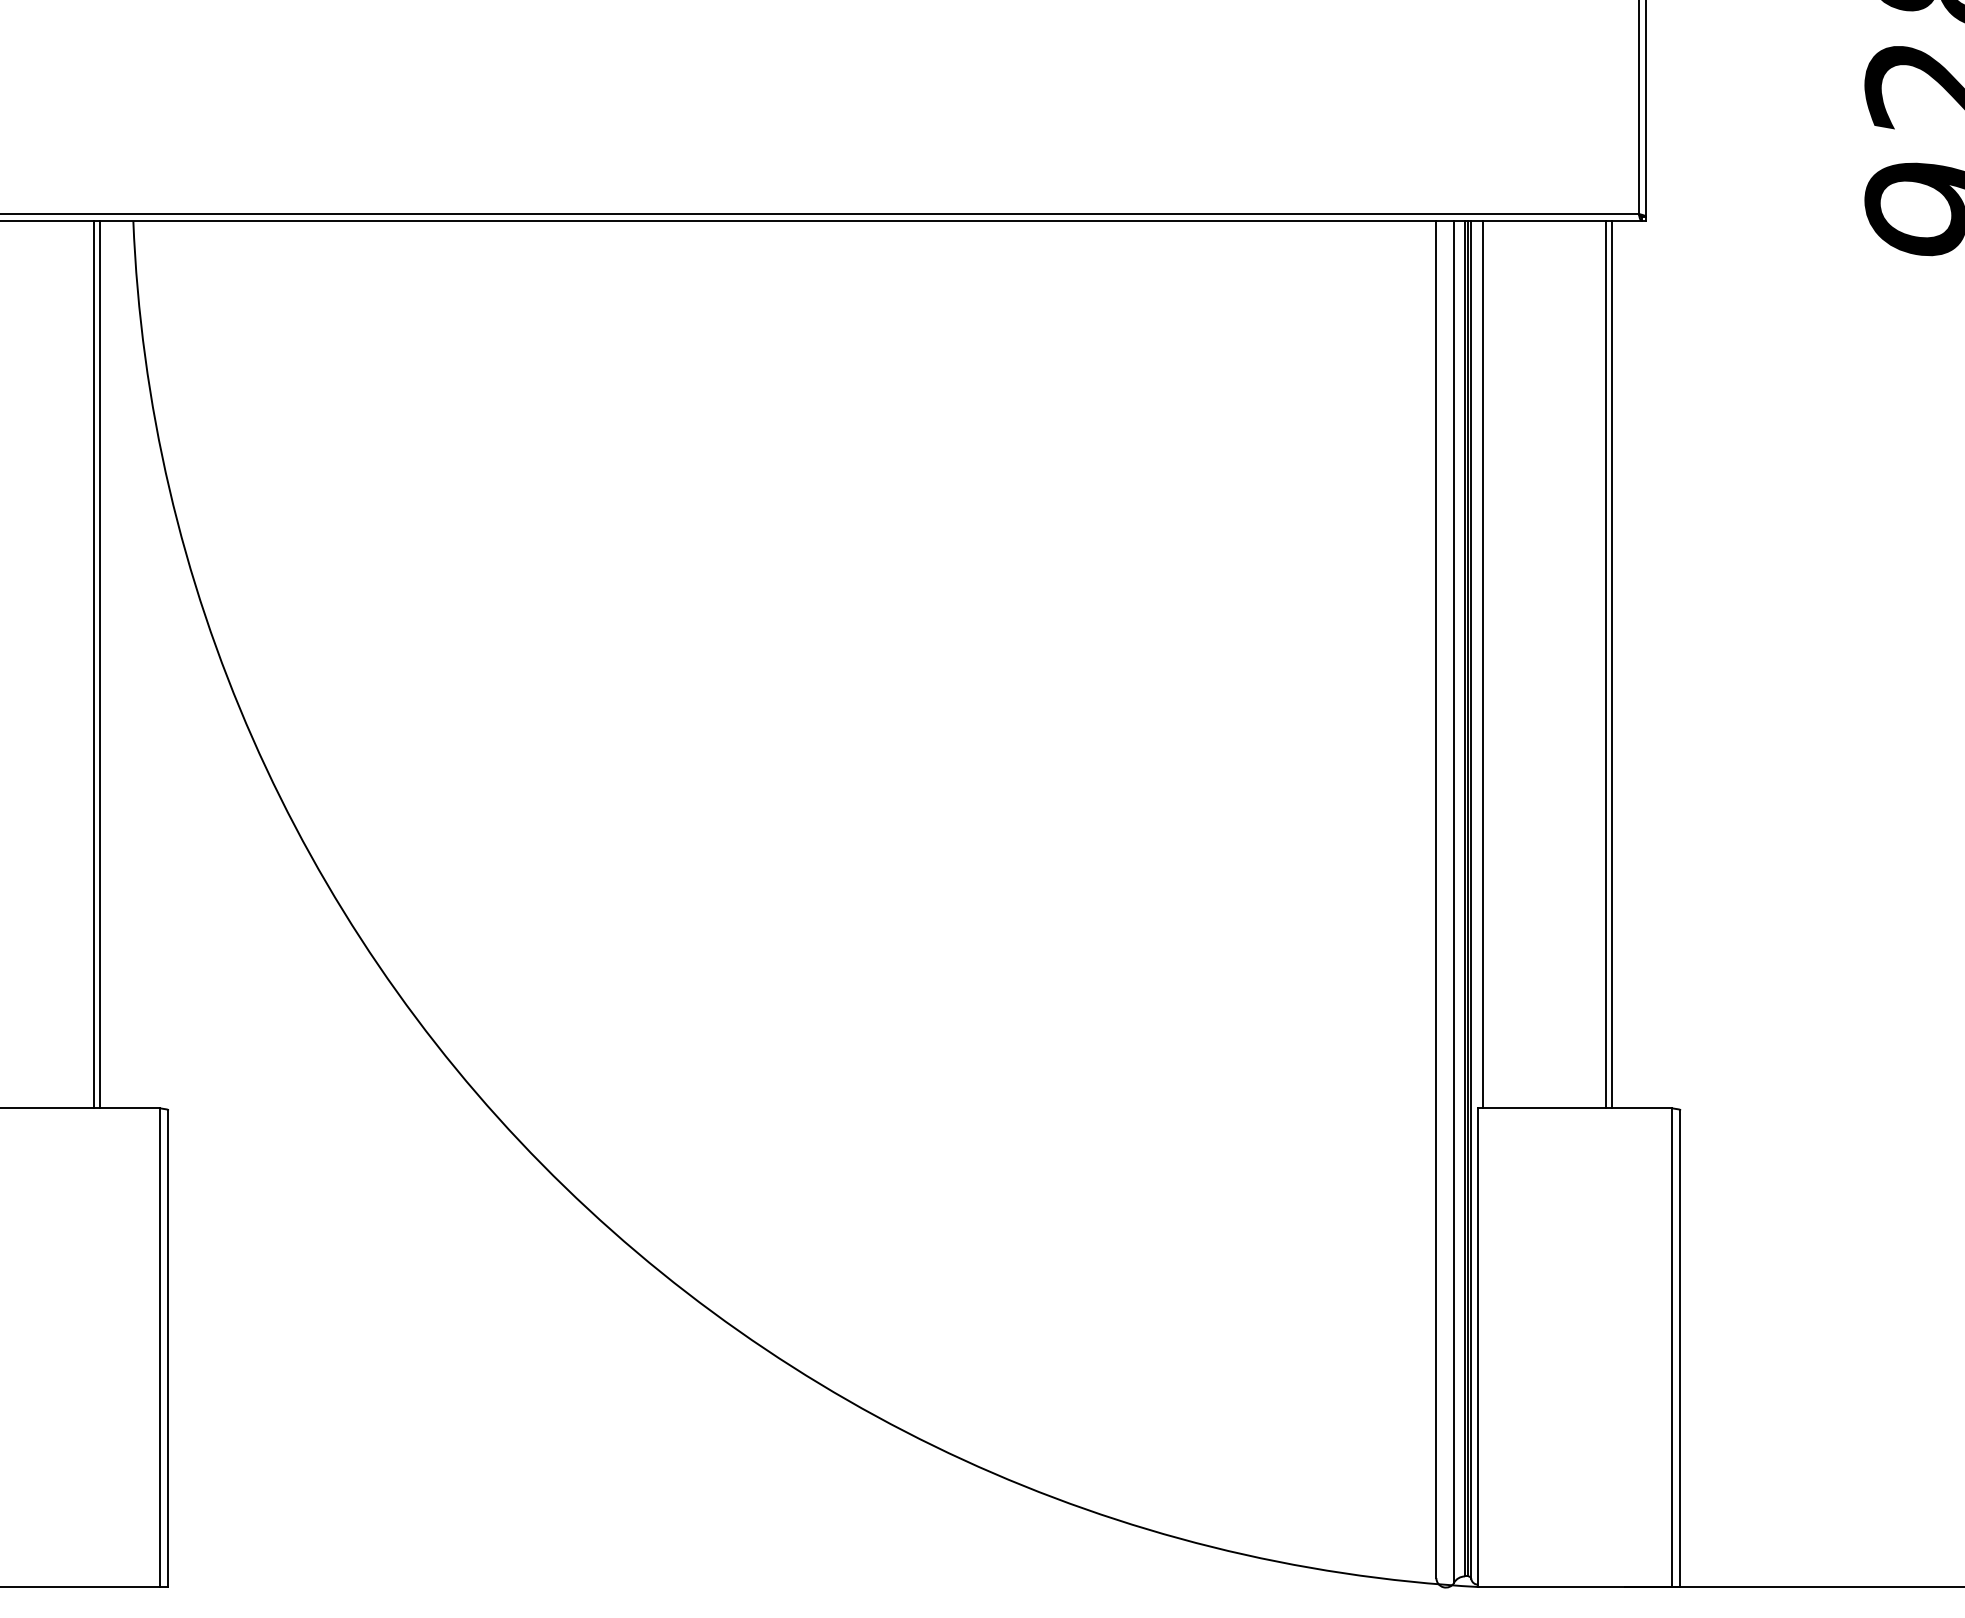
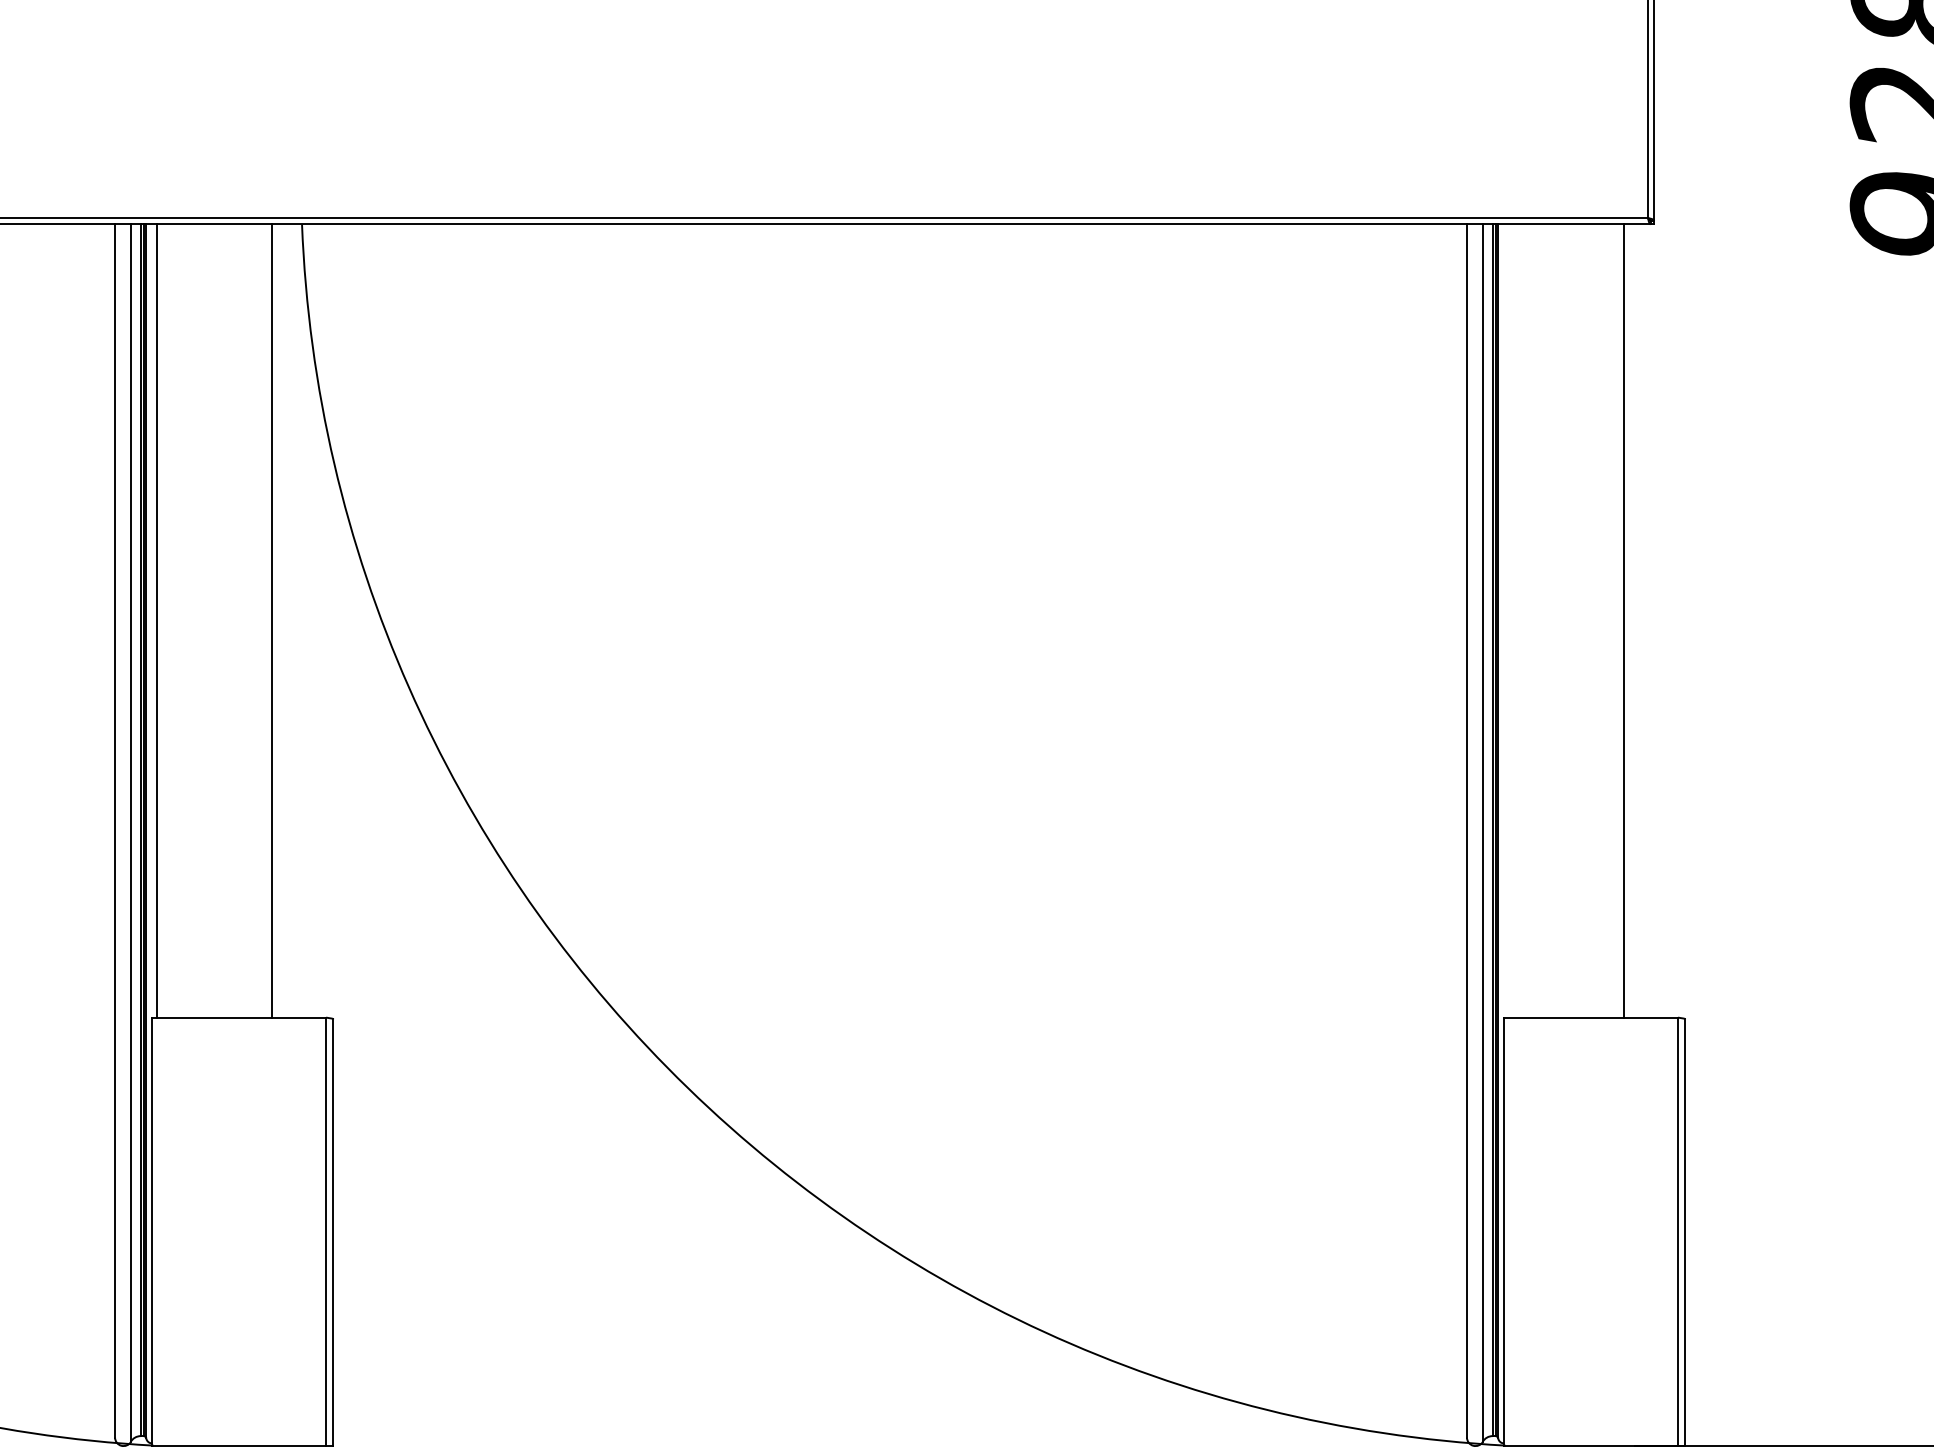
line: (94, 664) -> (267, 620), removed
line: (1482, 664) -> (1508, 620), removed
line: (1606, 664) -> (1619, 620), removed

